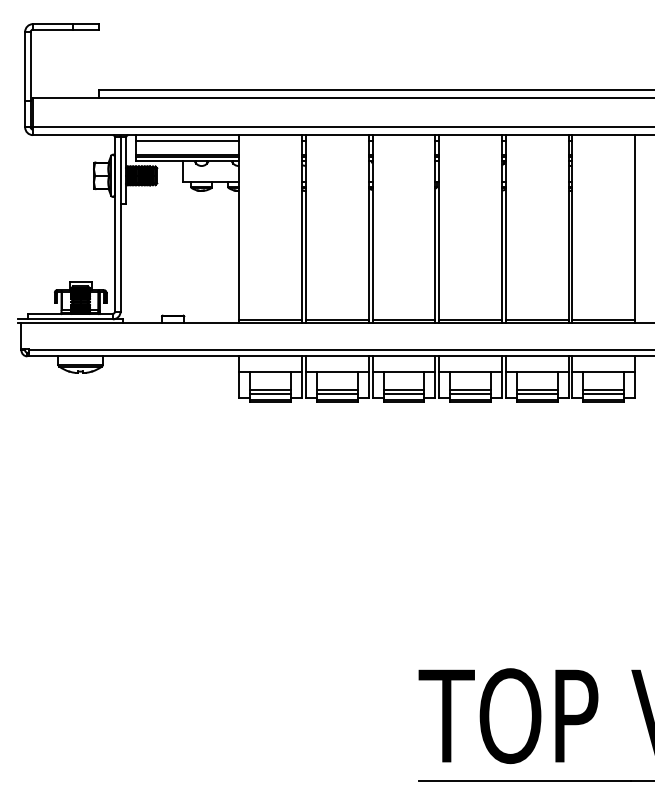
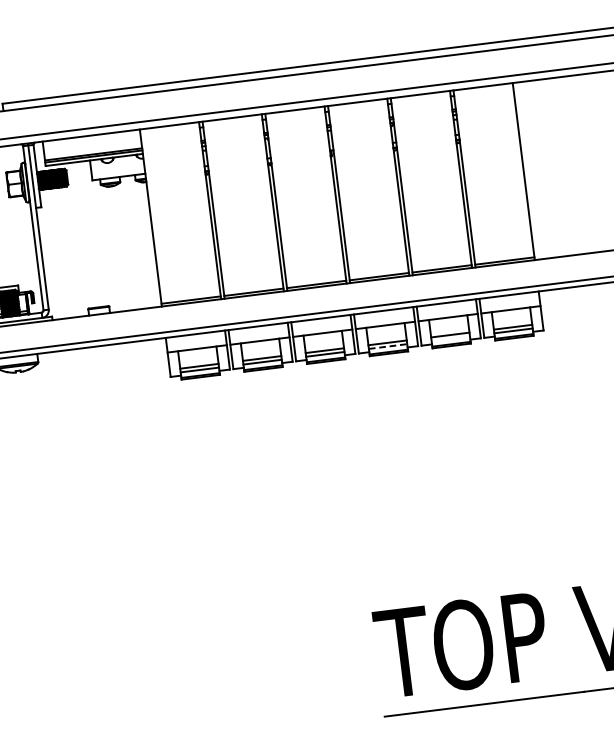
line: (187, 141) -> (91, 141), removed
line: (471, 394) -> (388, 346), solid -> dashed
line: (536, 394) -> (450, 338), removed

